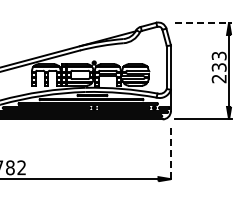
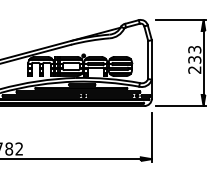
line: (204, 22) -> (181, 19), dashed -> solid
line: (170, 155) -> (151, 138), dashed -> solid

